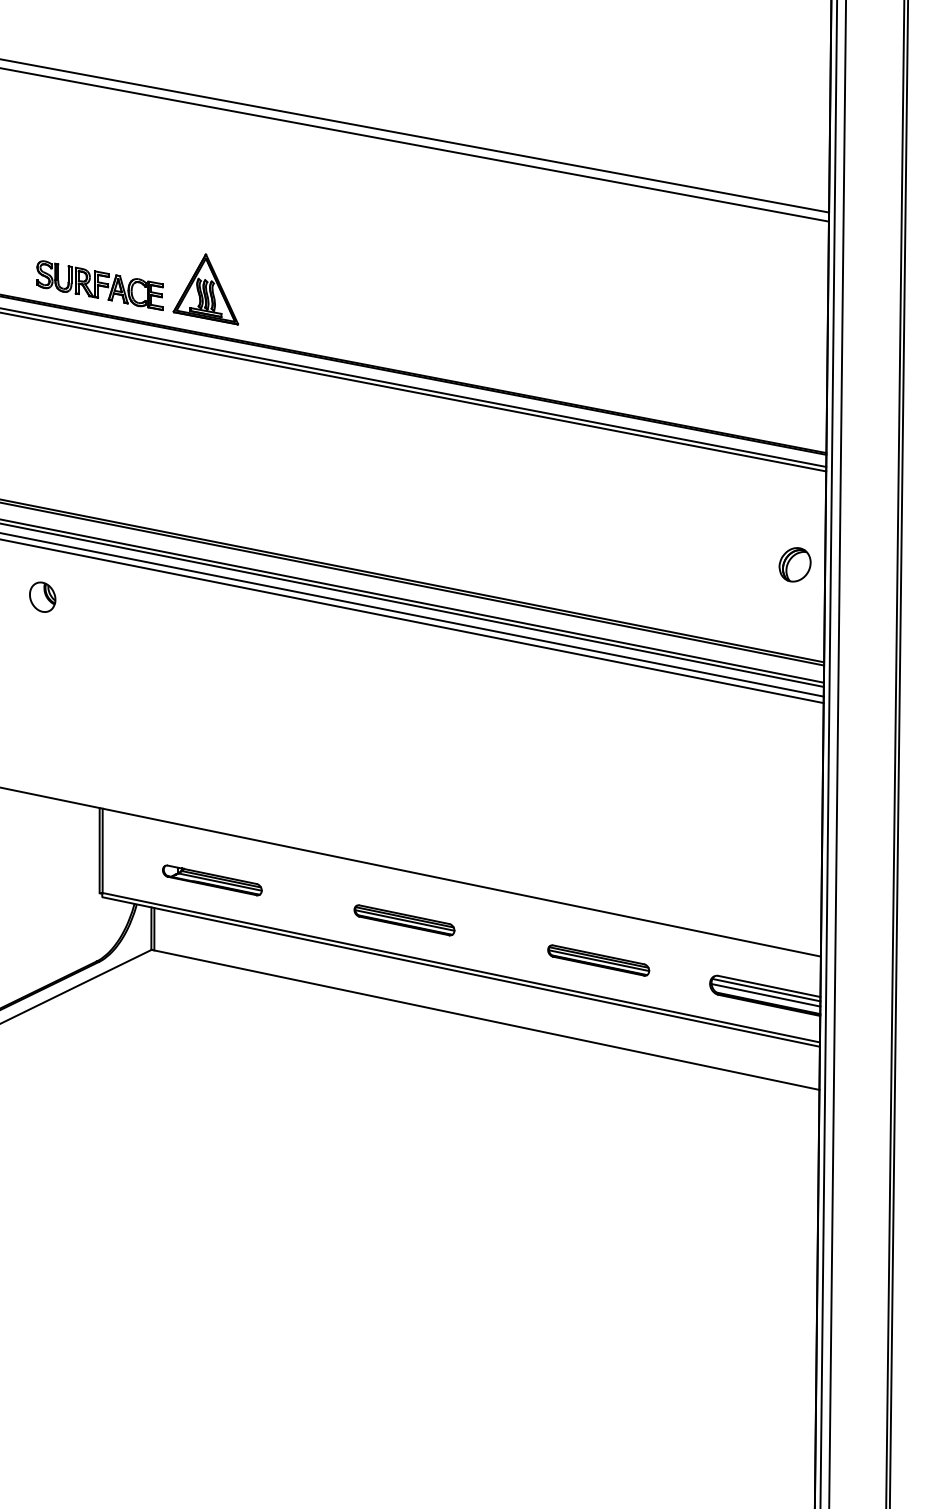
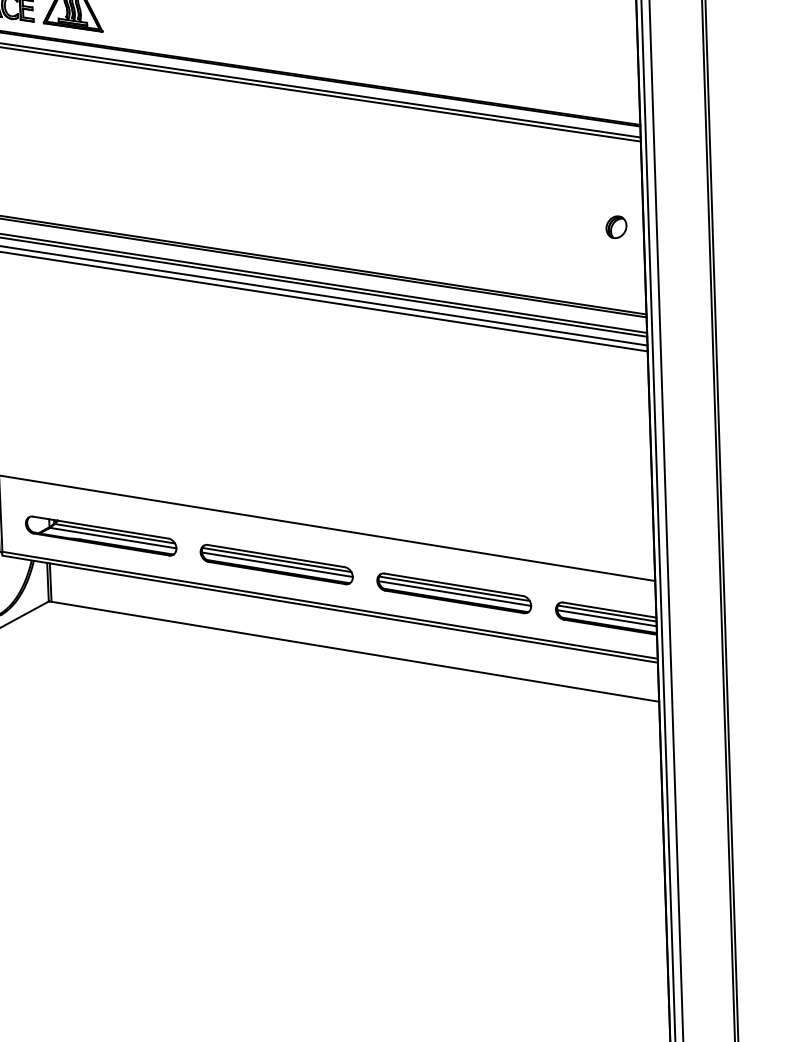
part: (795, 564) -> (616, 227), size x0.71
part: (212, 880) -> (101, 536), size x1.67
part: (404, 920) -> (276, 564), size x1.67
part: (598, 960) -> (454, 593), size x1.67

